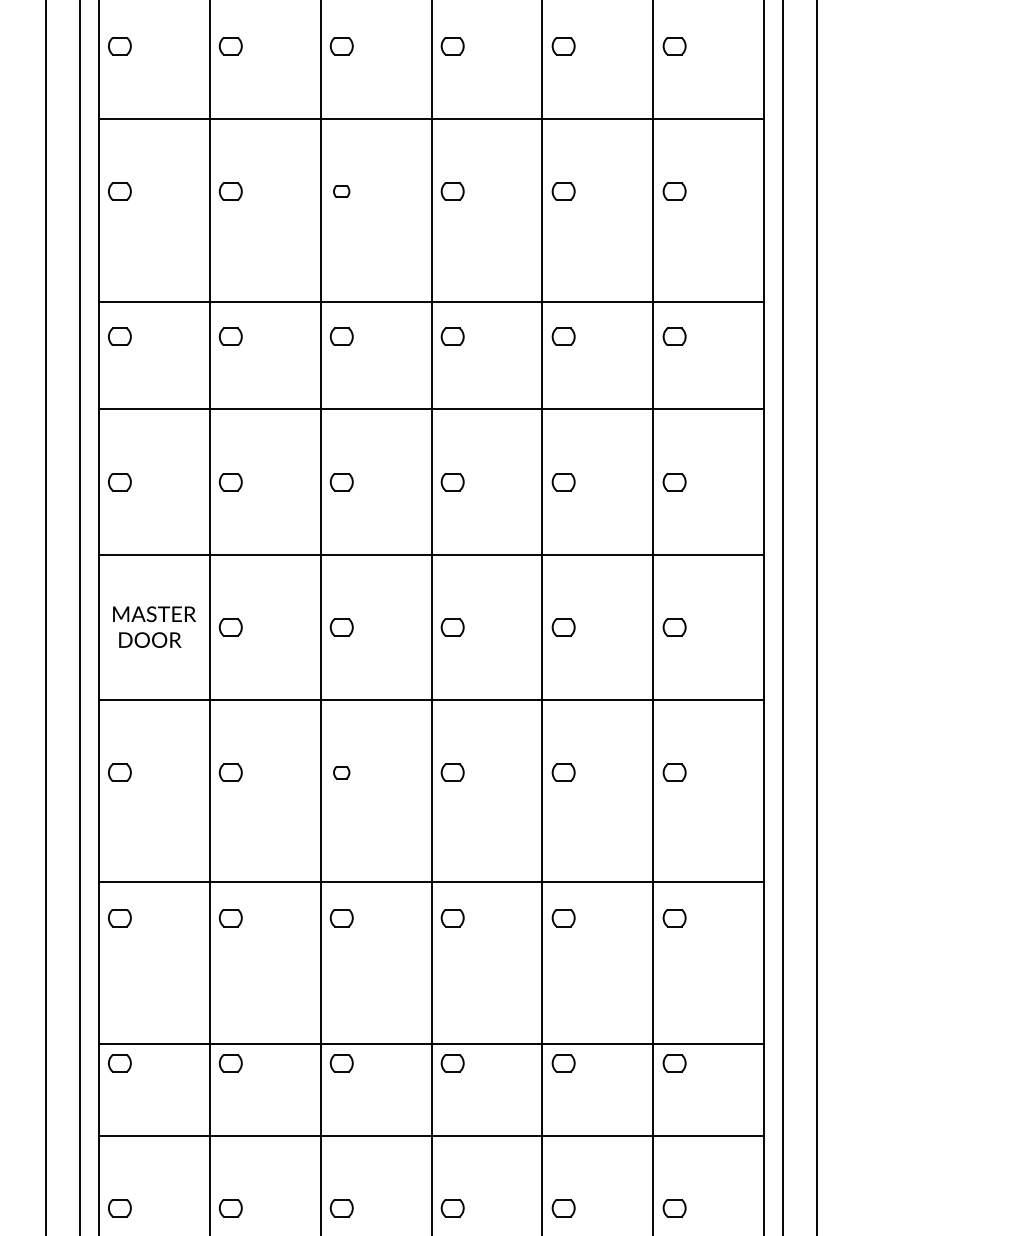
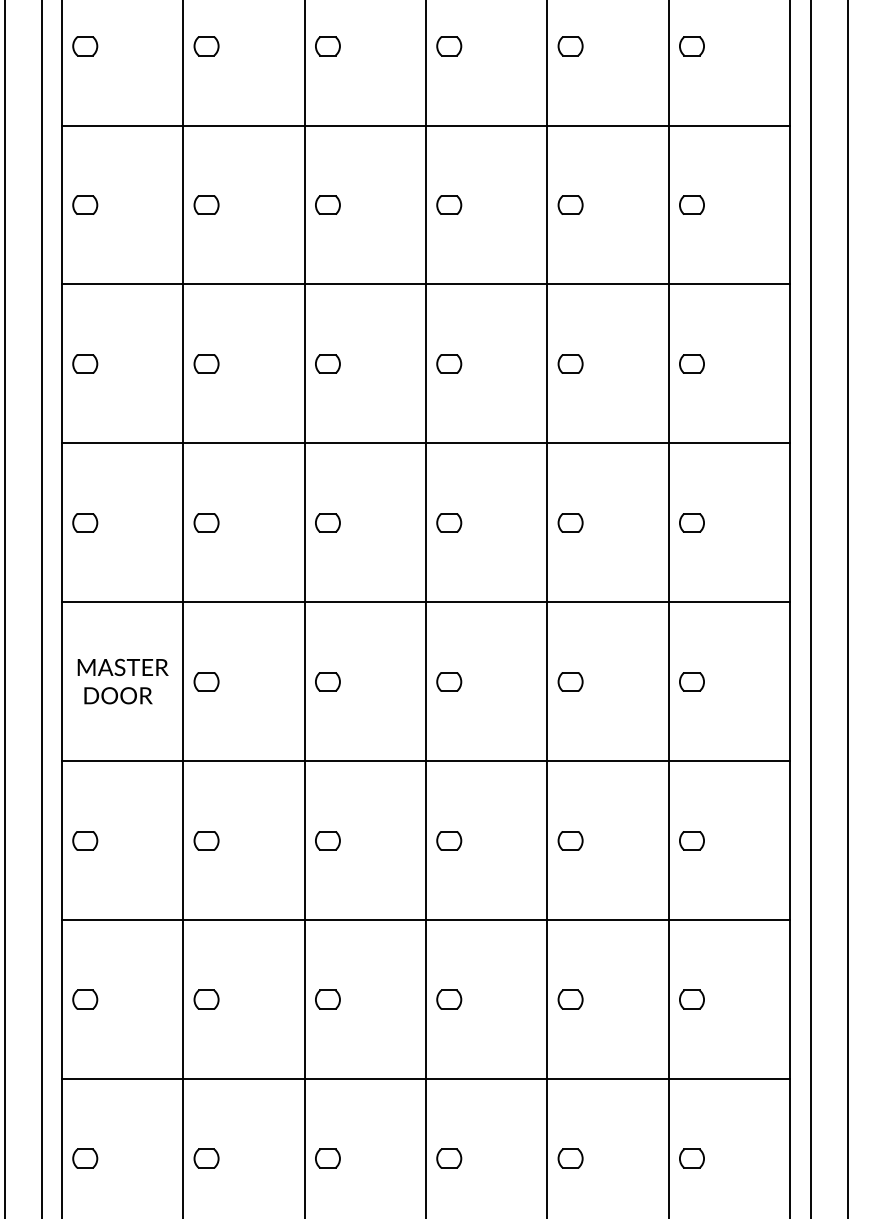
part: (341, 191) -> (327, 205), size x1.43
line: (431, 302) -> (426, 284), moved
part: (341, 772) -> (327, 840), size x1.43
line: (431, 882) -> (426, 920), moved
line: (431, 1043) -> (426, 1078), moved

